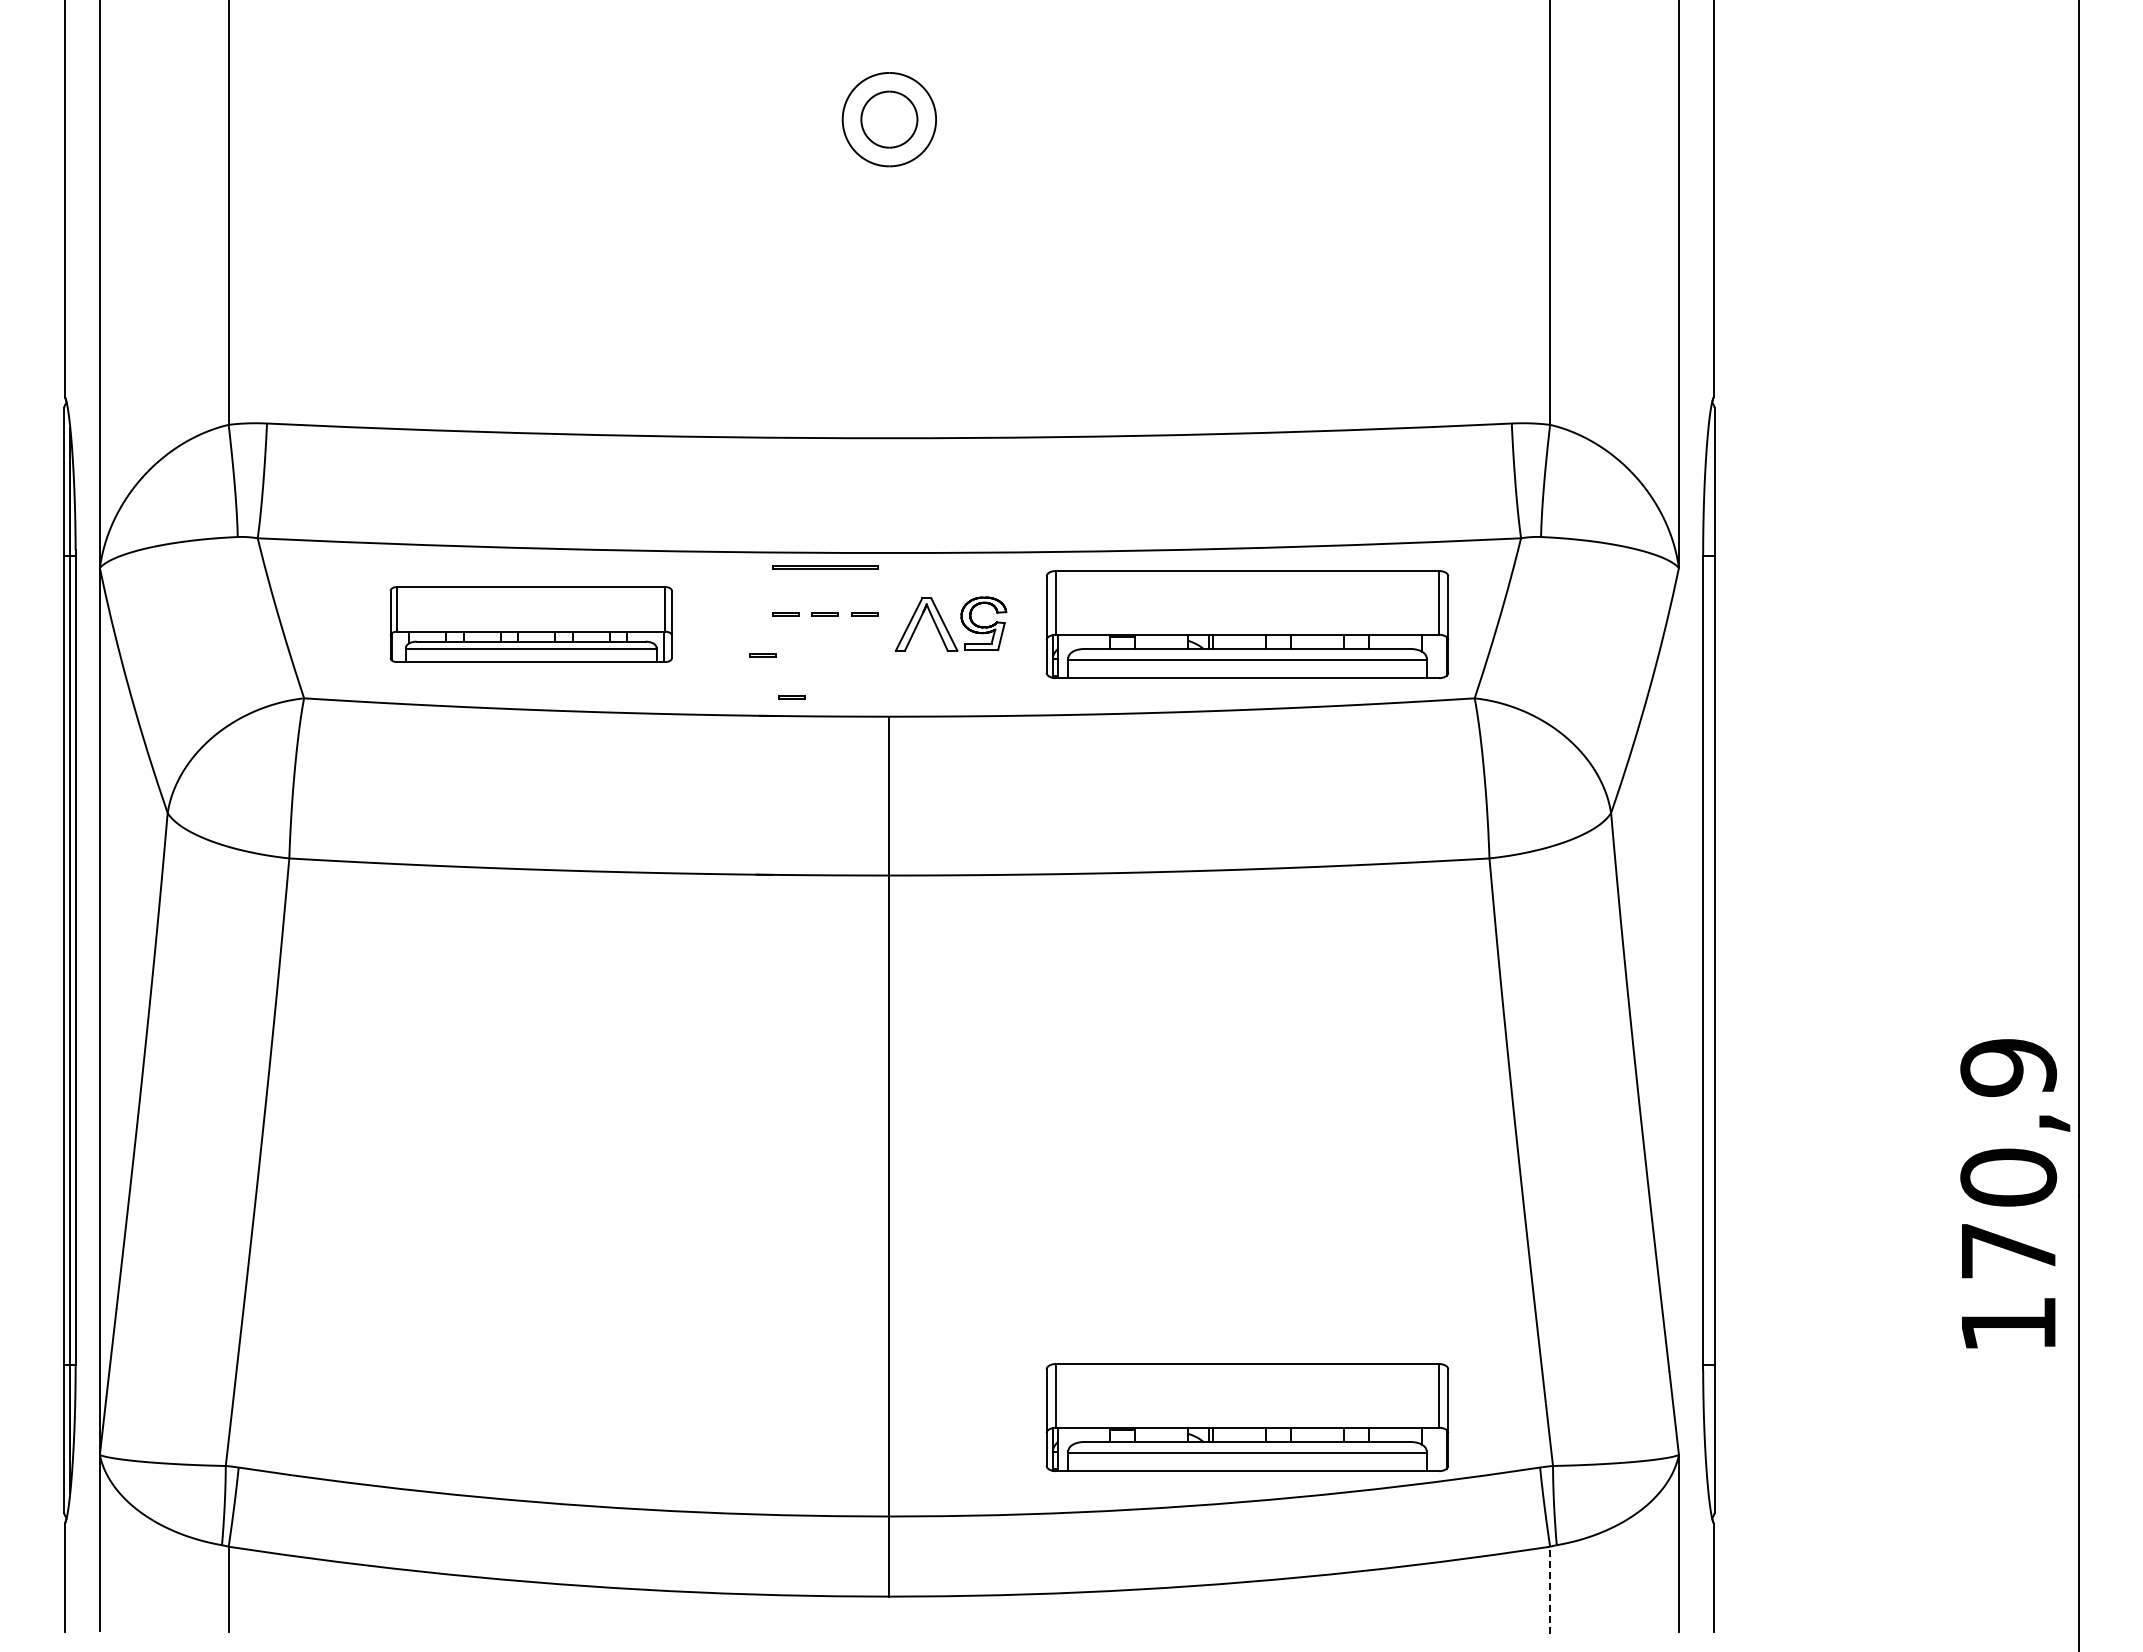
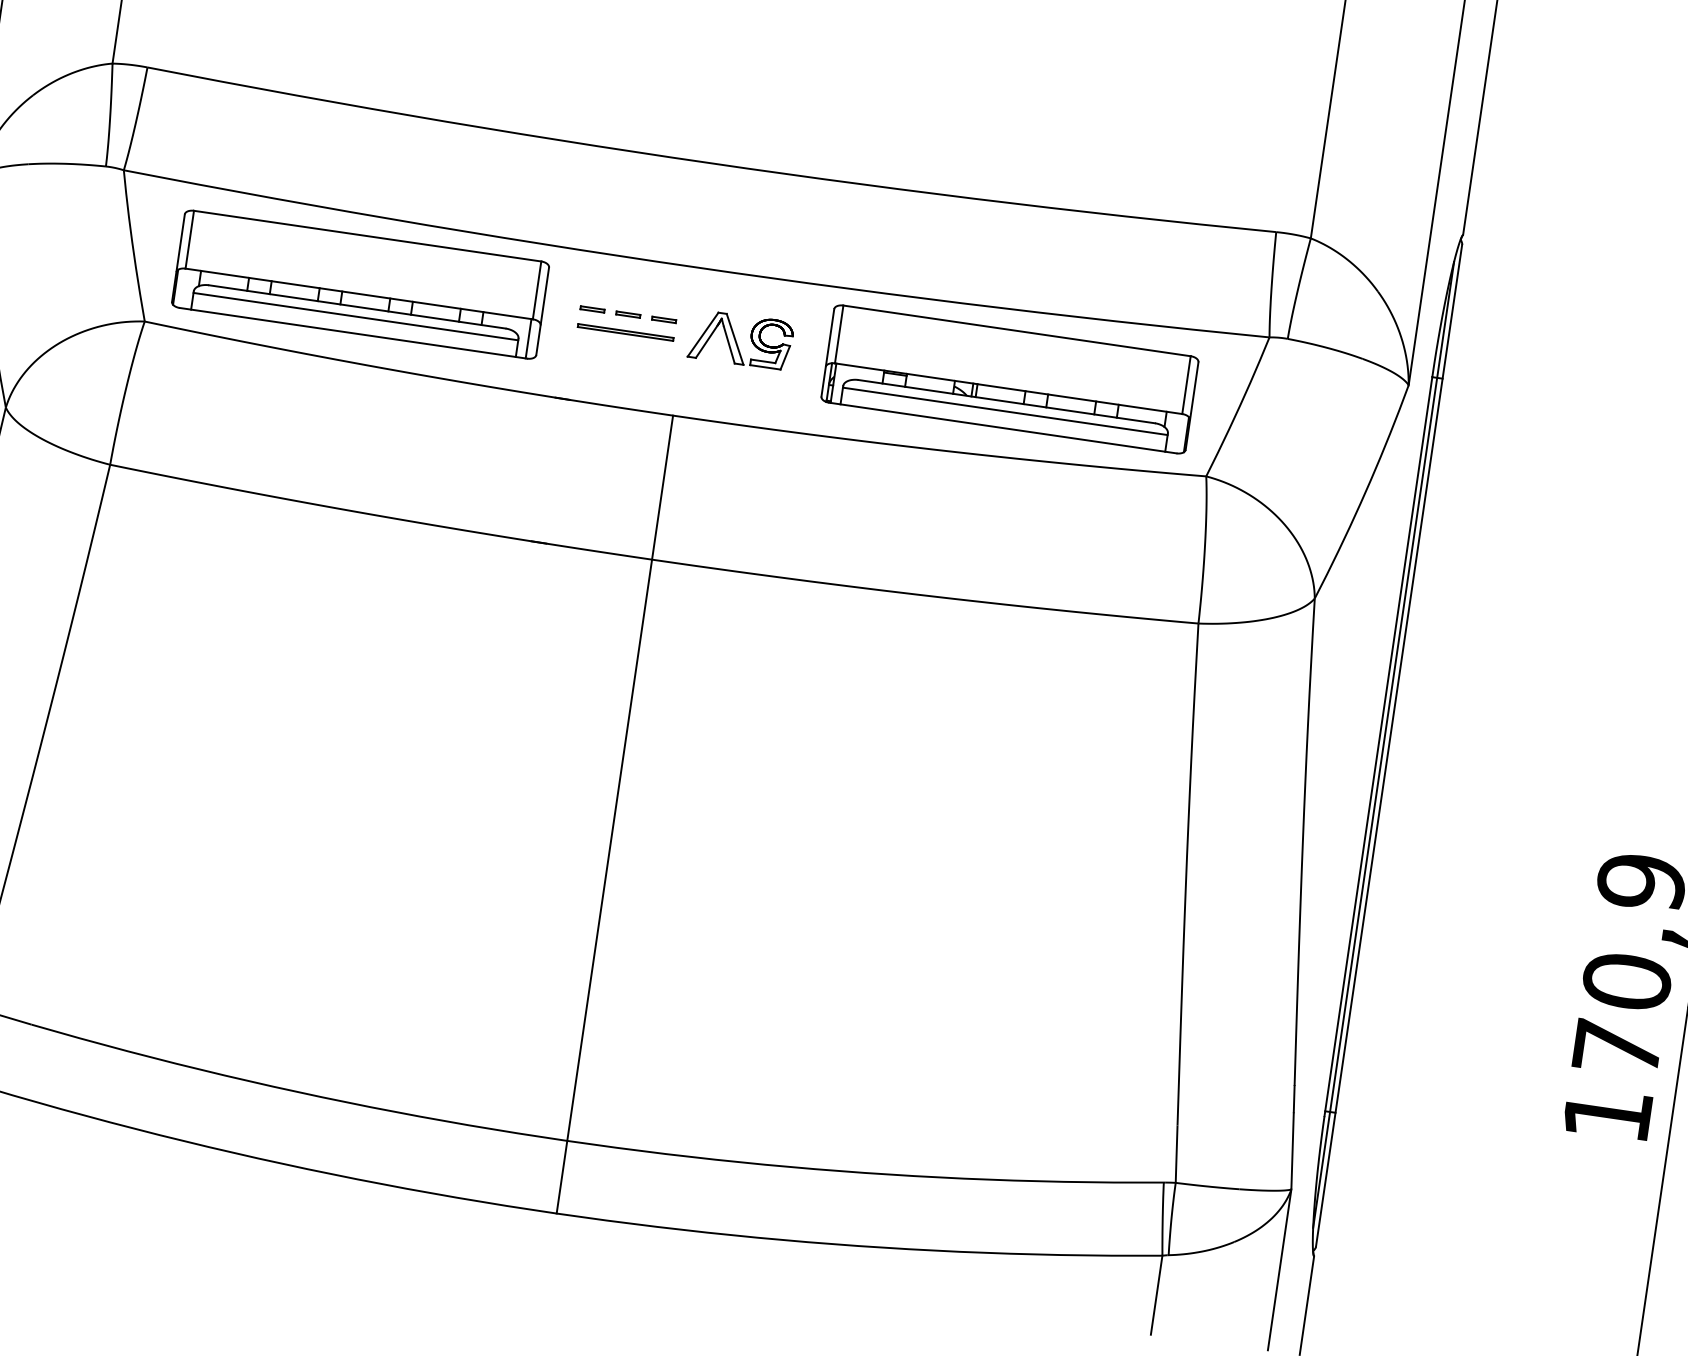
line: (825, 566) -> (626, 331), moved
part: (530, 624) -> (359, 284), size x1.43
line: (762, 654) -> (566, 342), removed
line: (791, 696) -> (586, 384), removed
line: (1708, 959) -> (1383, 744), added
part: (1247, 1417) -> (905, 1098), removed
line: (1550, 1590) -> (1156, 1295), dashed -> solid

